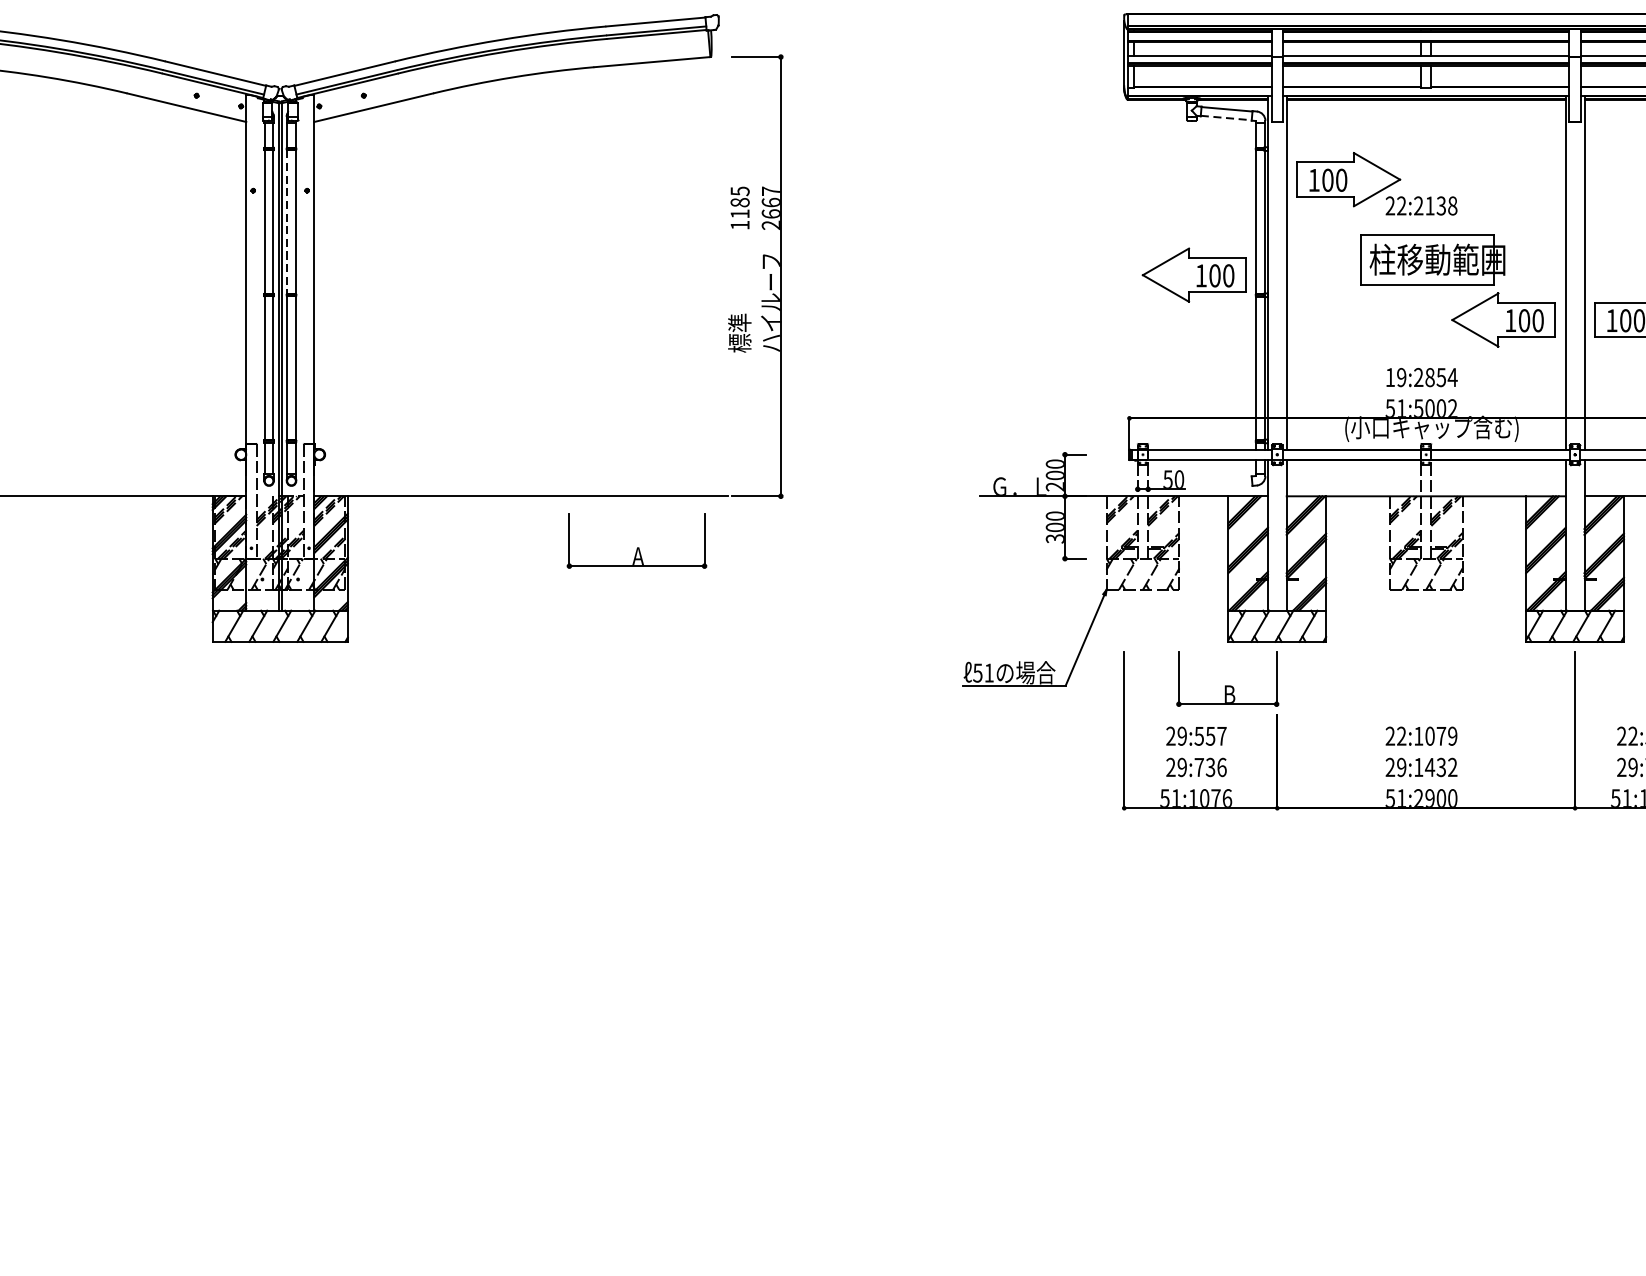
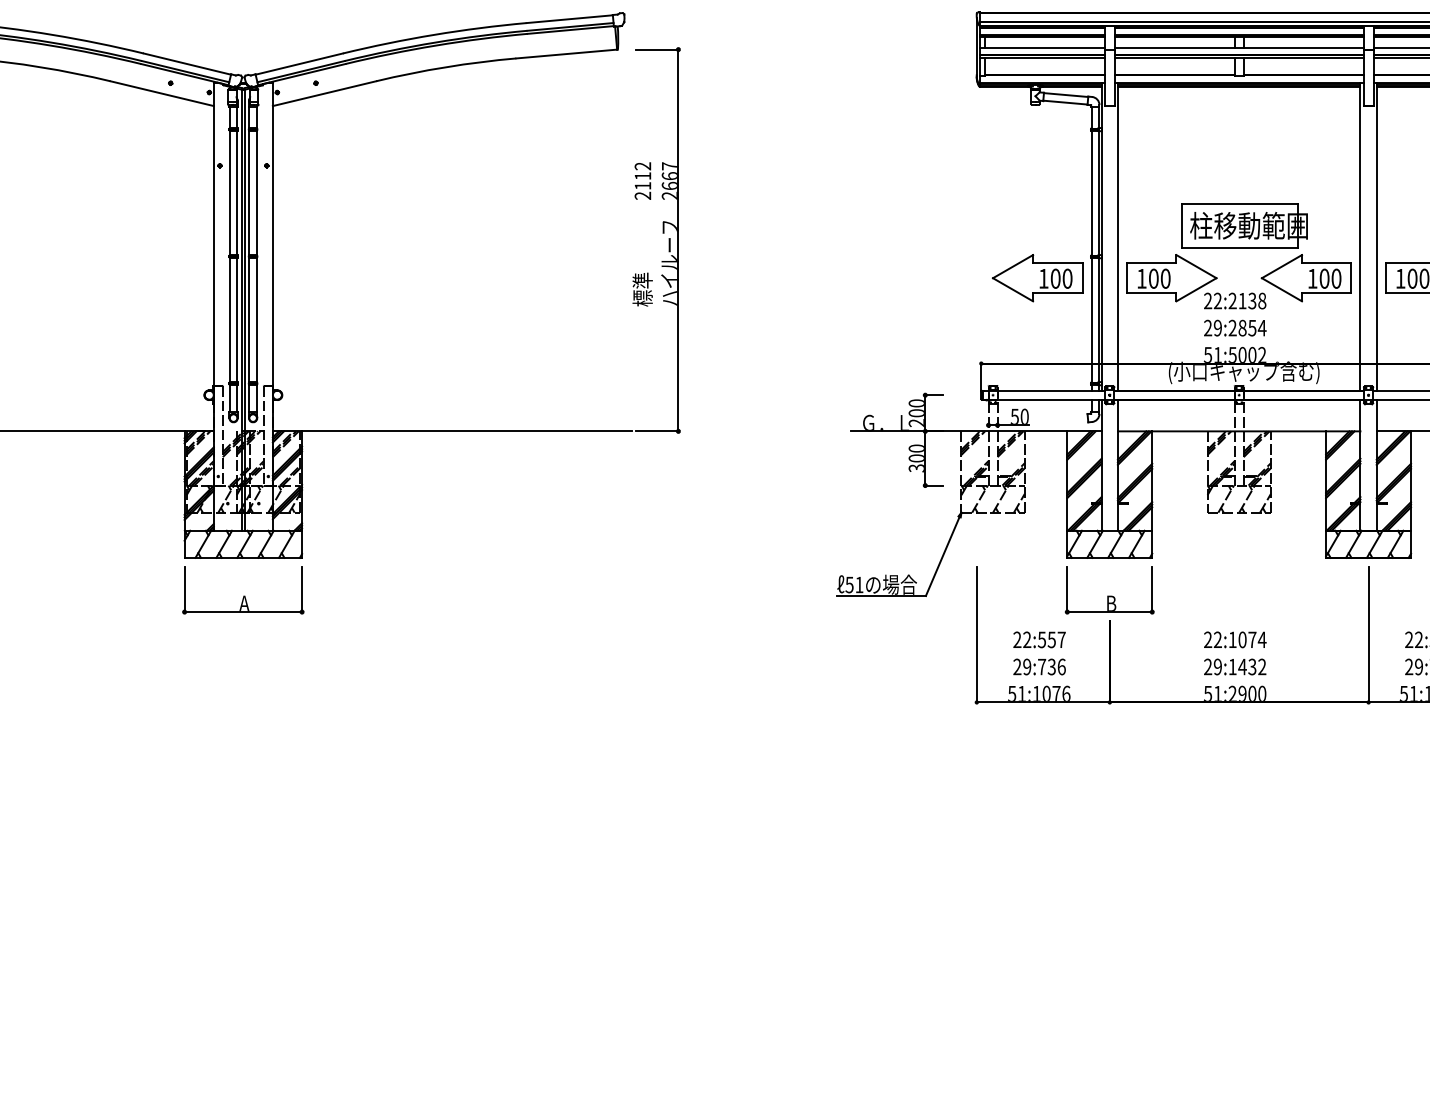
line: (1226, 117) -> (1065, 102), dashed -> solid
part: (1377, 183) -> (1196, 281), moved
text: (739, 207) -> (642, 180), 1185 -> 2112
line: (287, 222) -> (249, 193), dashed -> solid
part: (1194, 275) -> (1037, 278), moved
text: (1390, 376) -> (1208, 327), 19:2854 -> 29:2854
part: (637, 541) -> (243, 590), moved
part: (1227, 679) -> (1109, 590), moved
text: (1182, 735) -> (1027, 639), 29:557 -> 22:557
text: (1451, 735) -> (1261, 639), 22:1079 -> 22:1074

